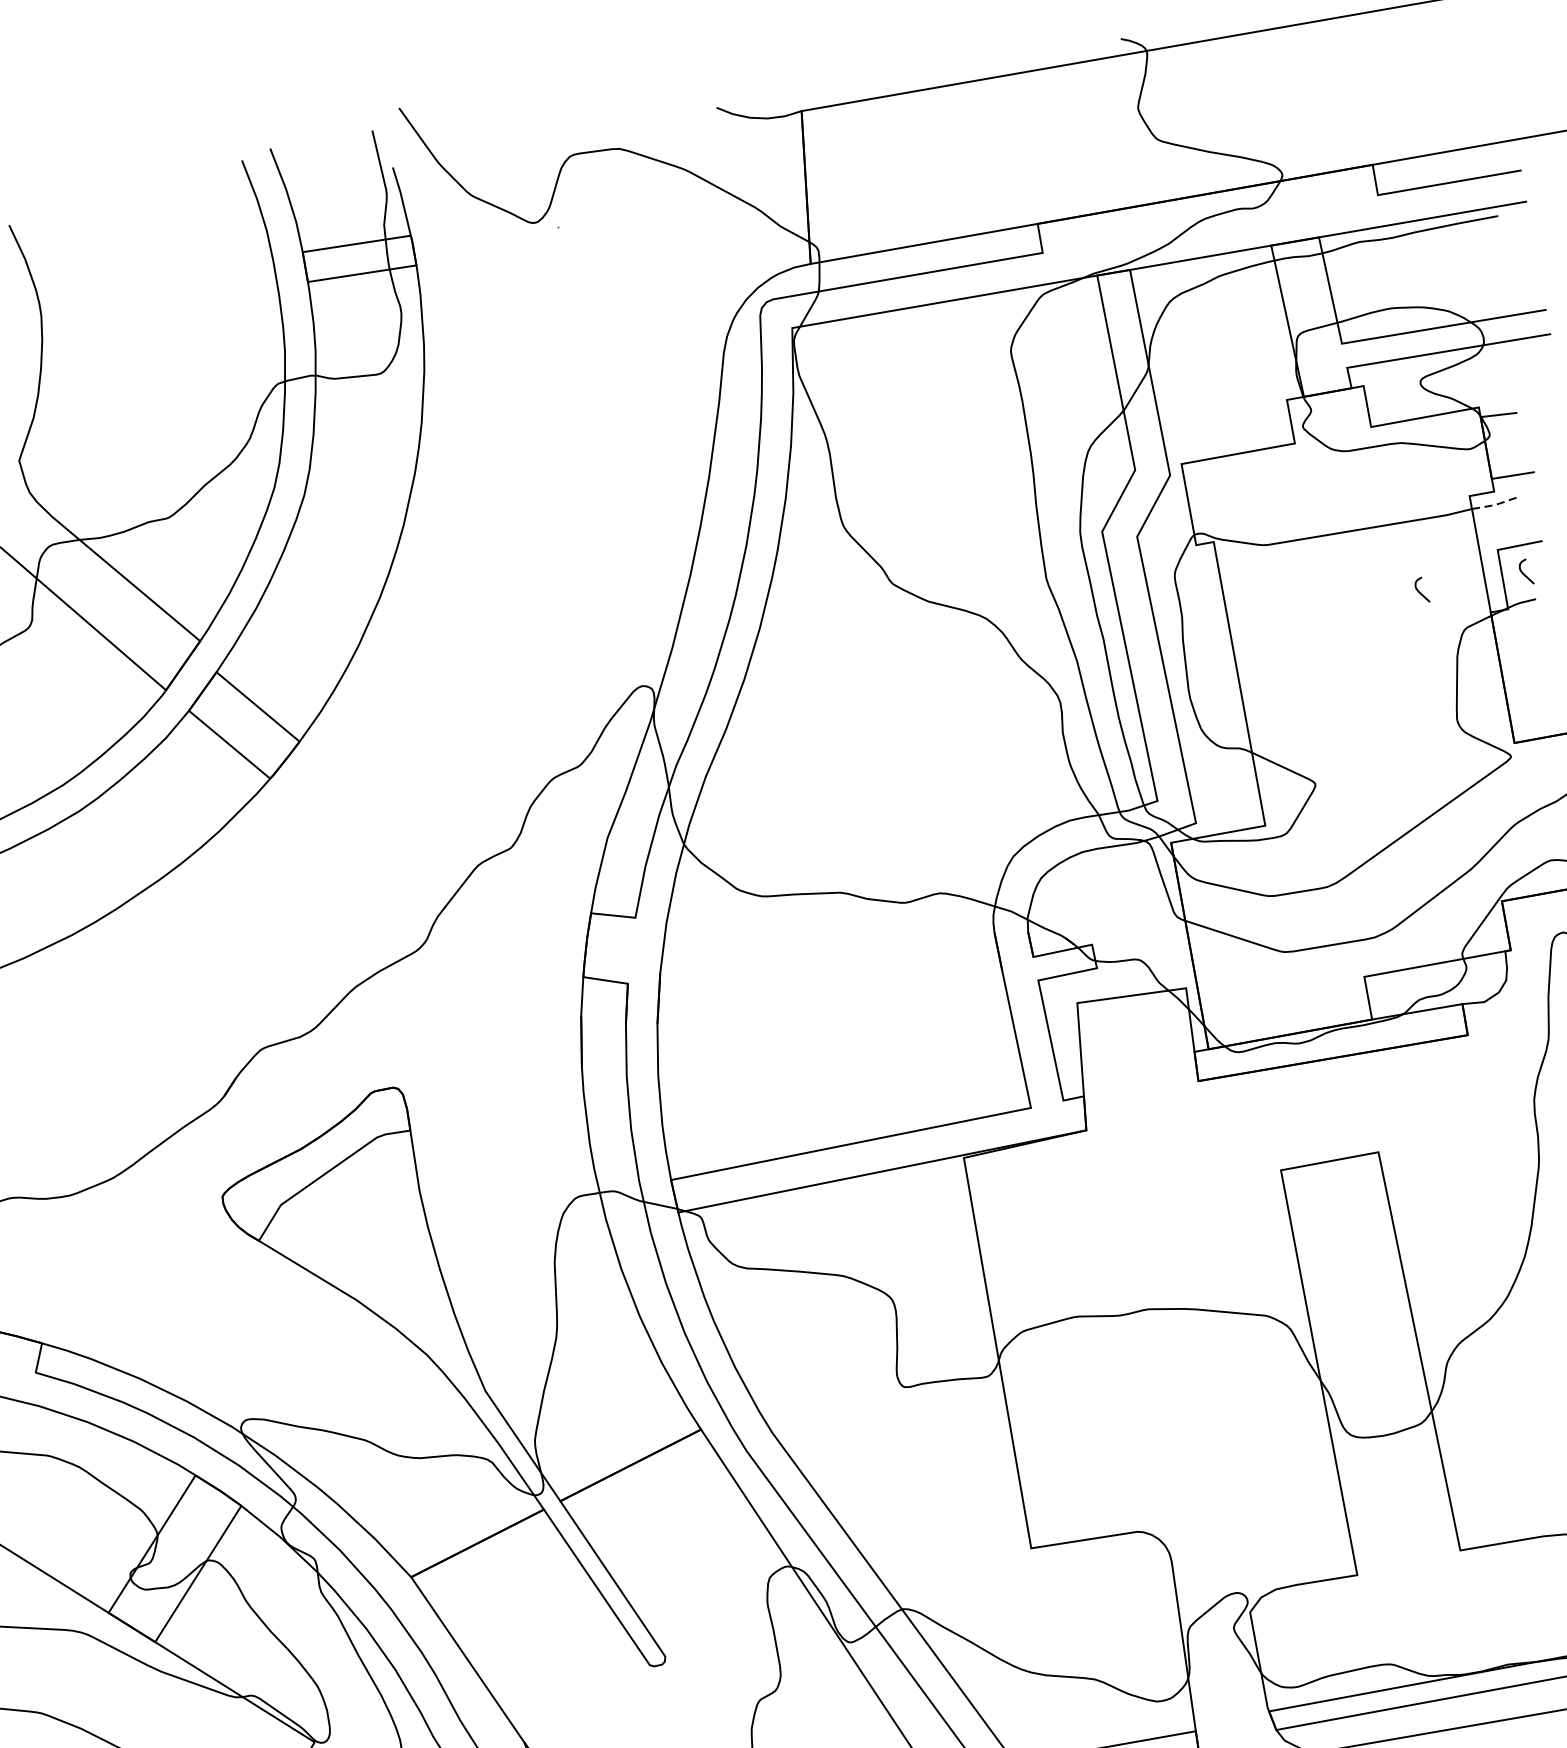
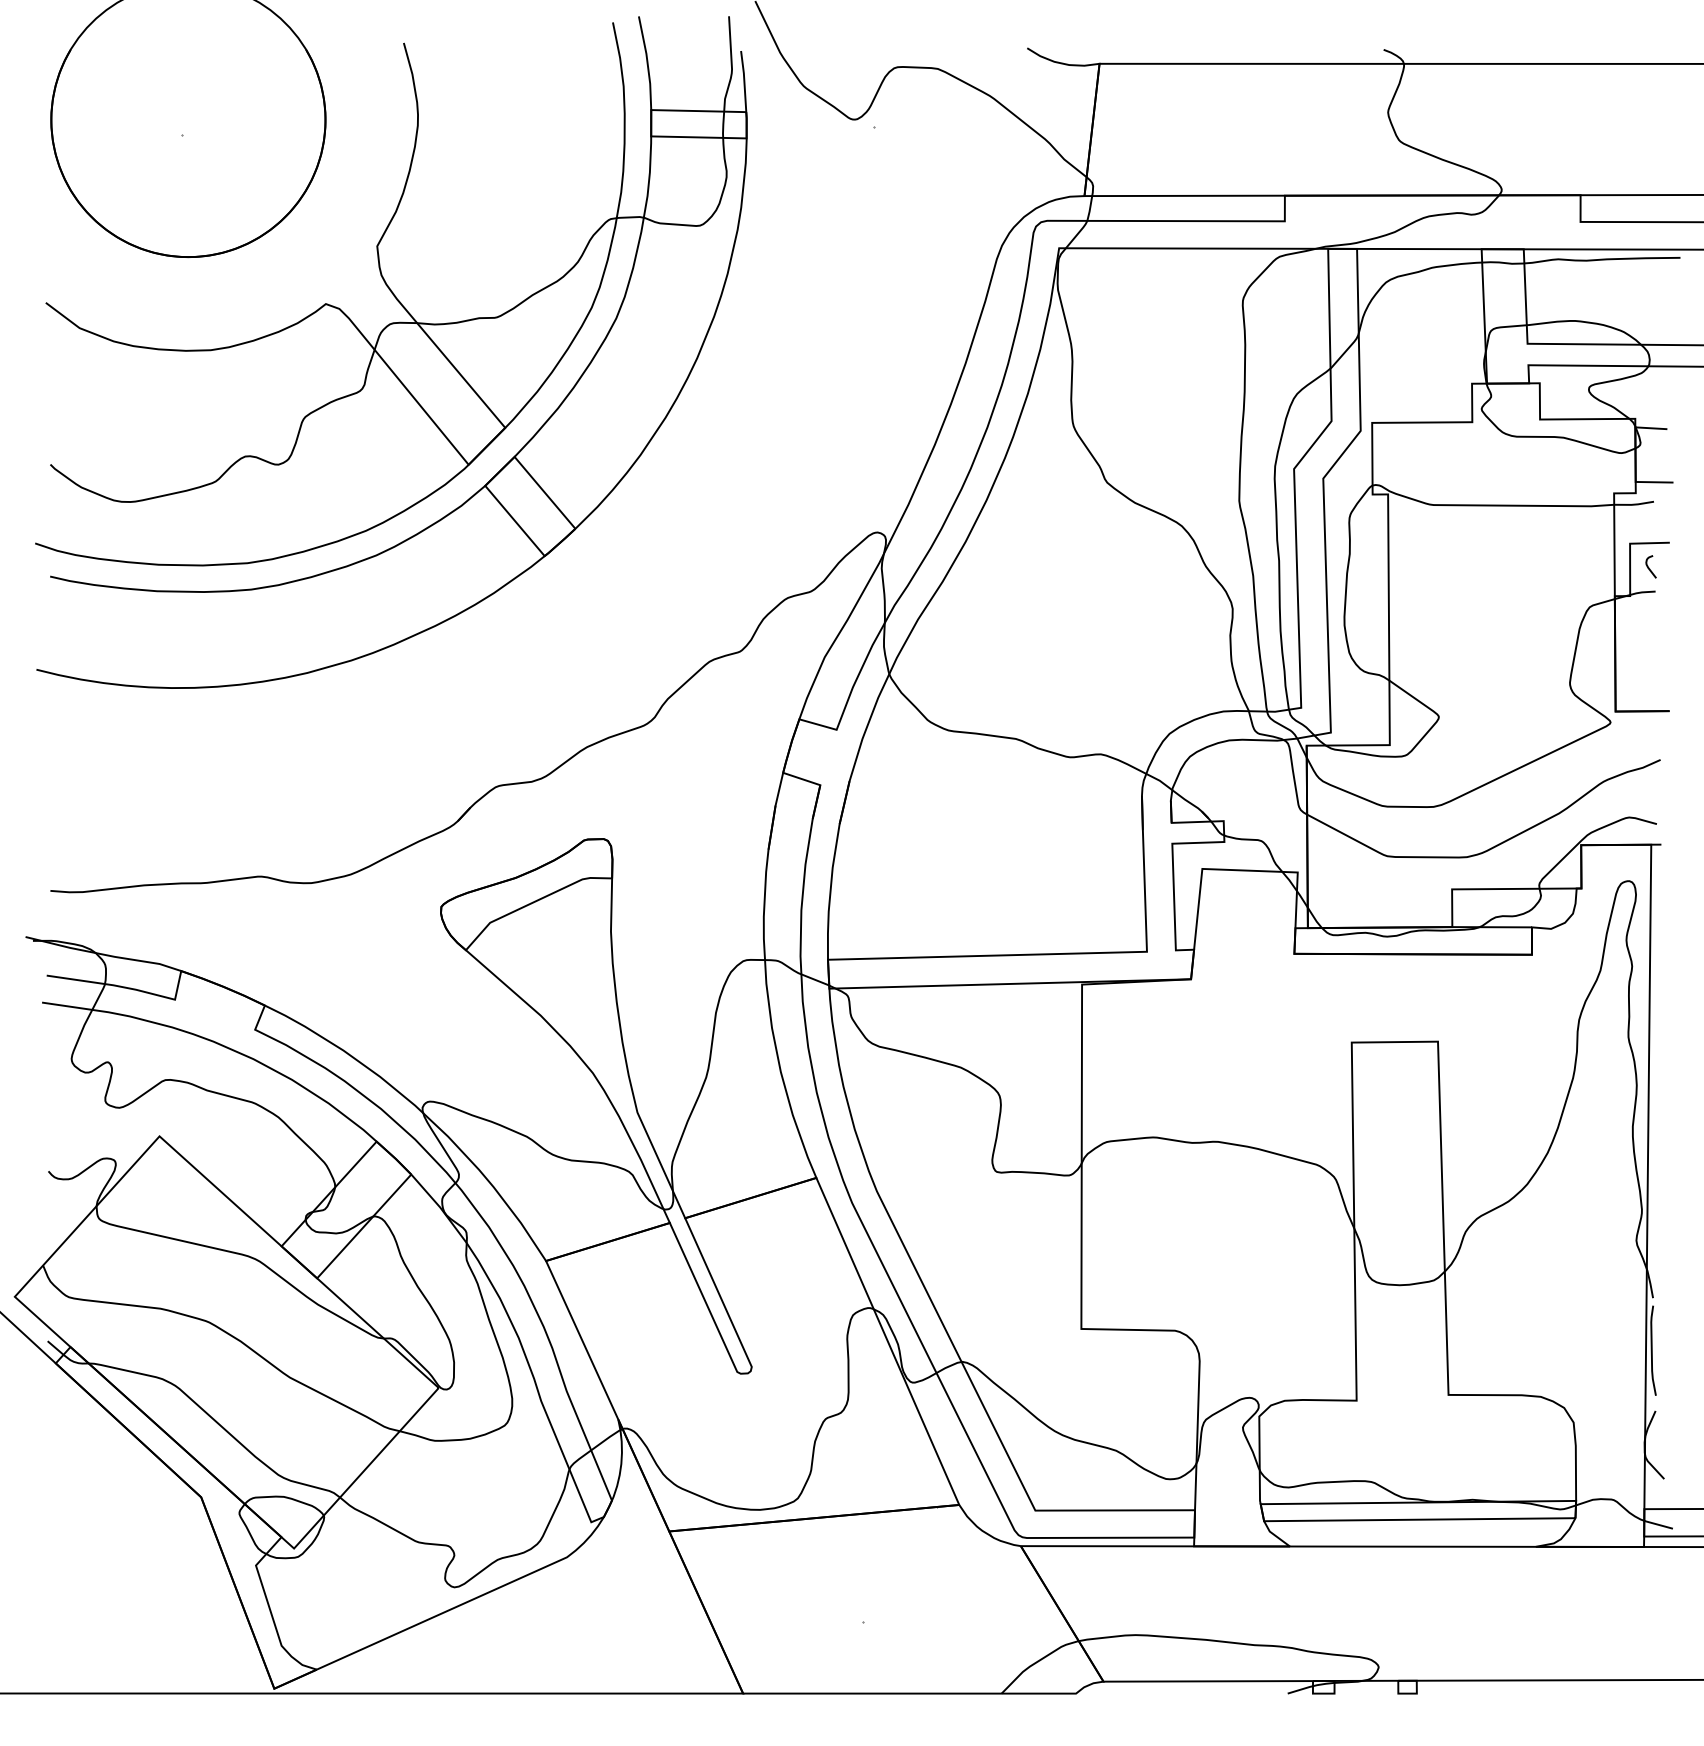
line: (1494, 504) -> (1634, 504), dashed -> solid
curve: (1420, 591) -> (1557, 567), removed

